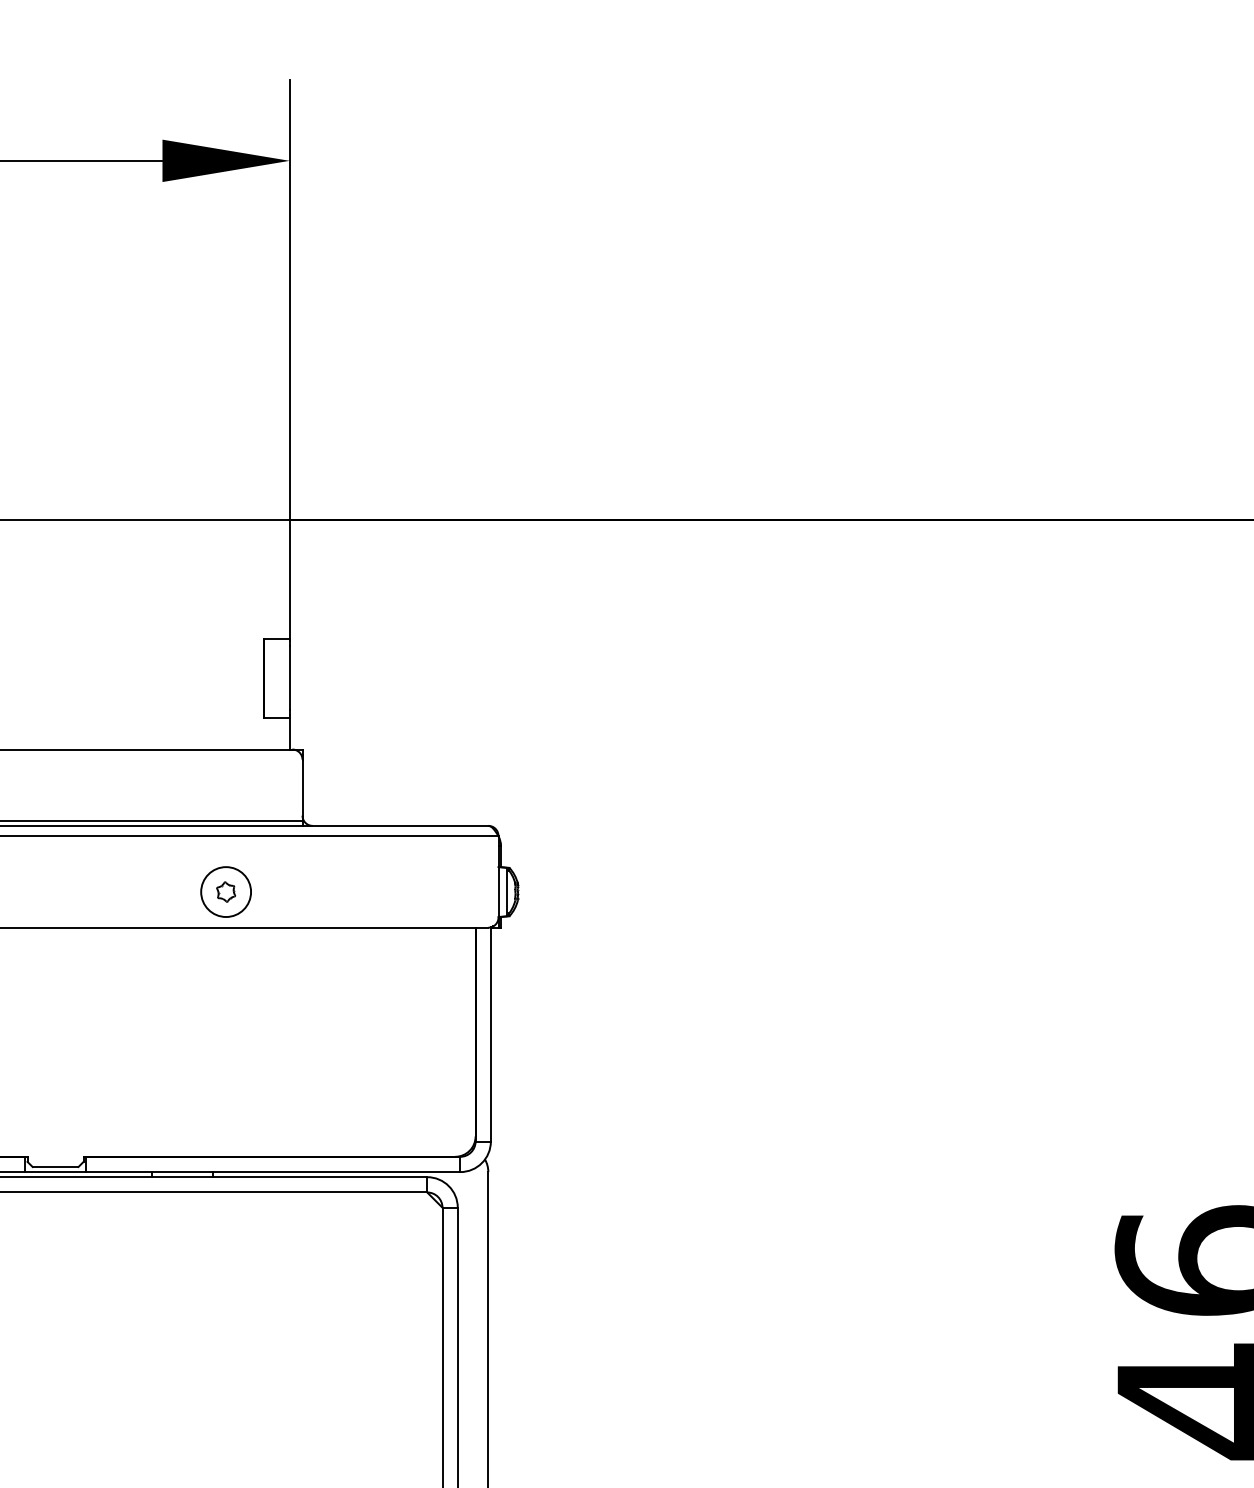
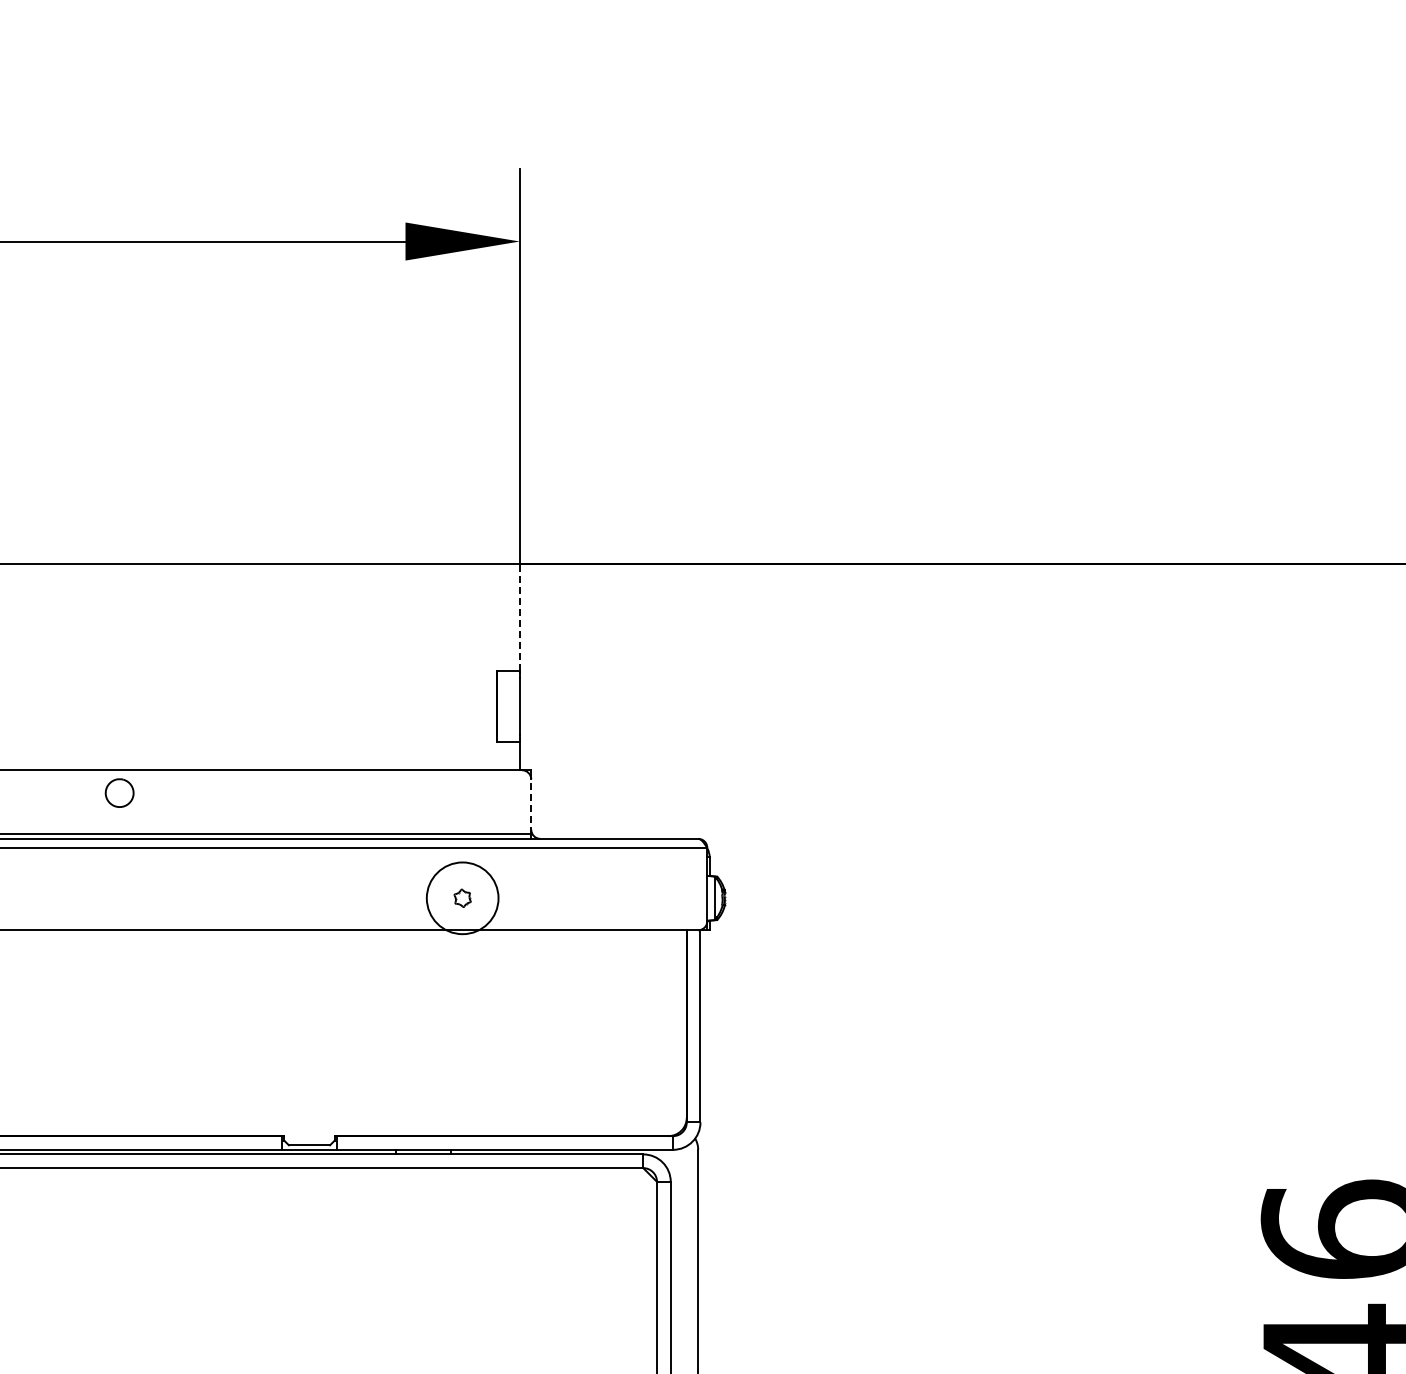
line: (289, 579) -> (519, 617), solid -> dashed
line: (302, 789) -> (531, 806), solid -> dashed
circle: (225, 891) -> (462, 897), size x1.6

